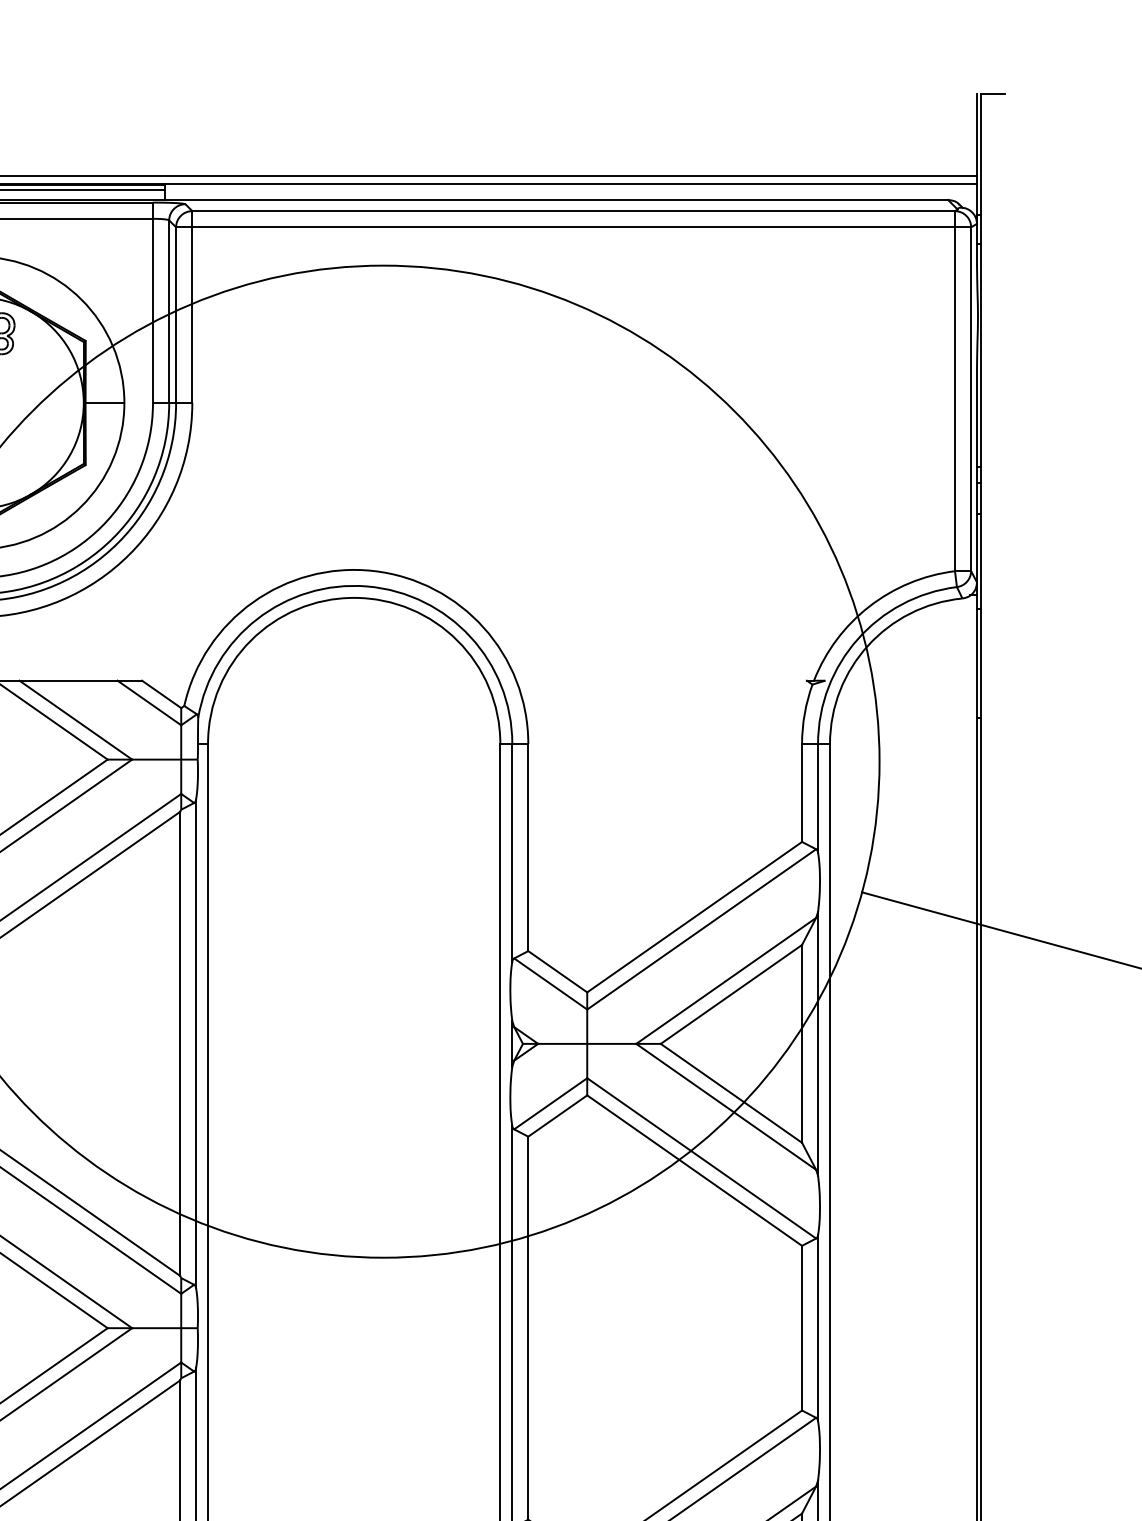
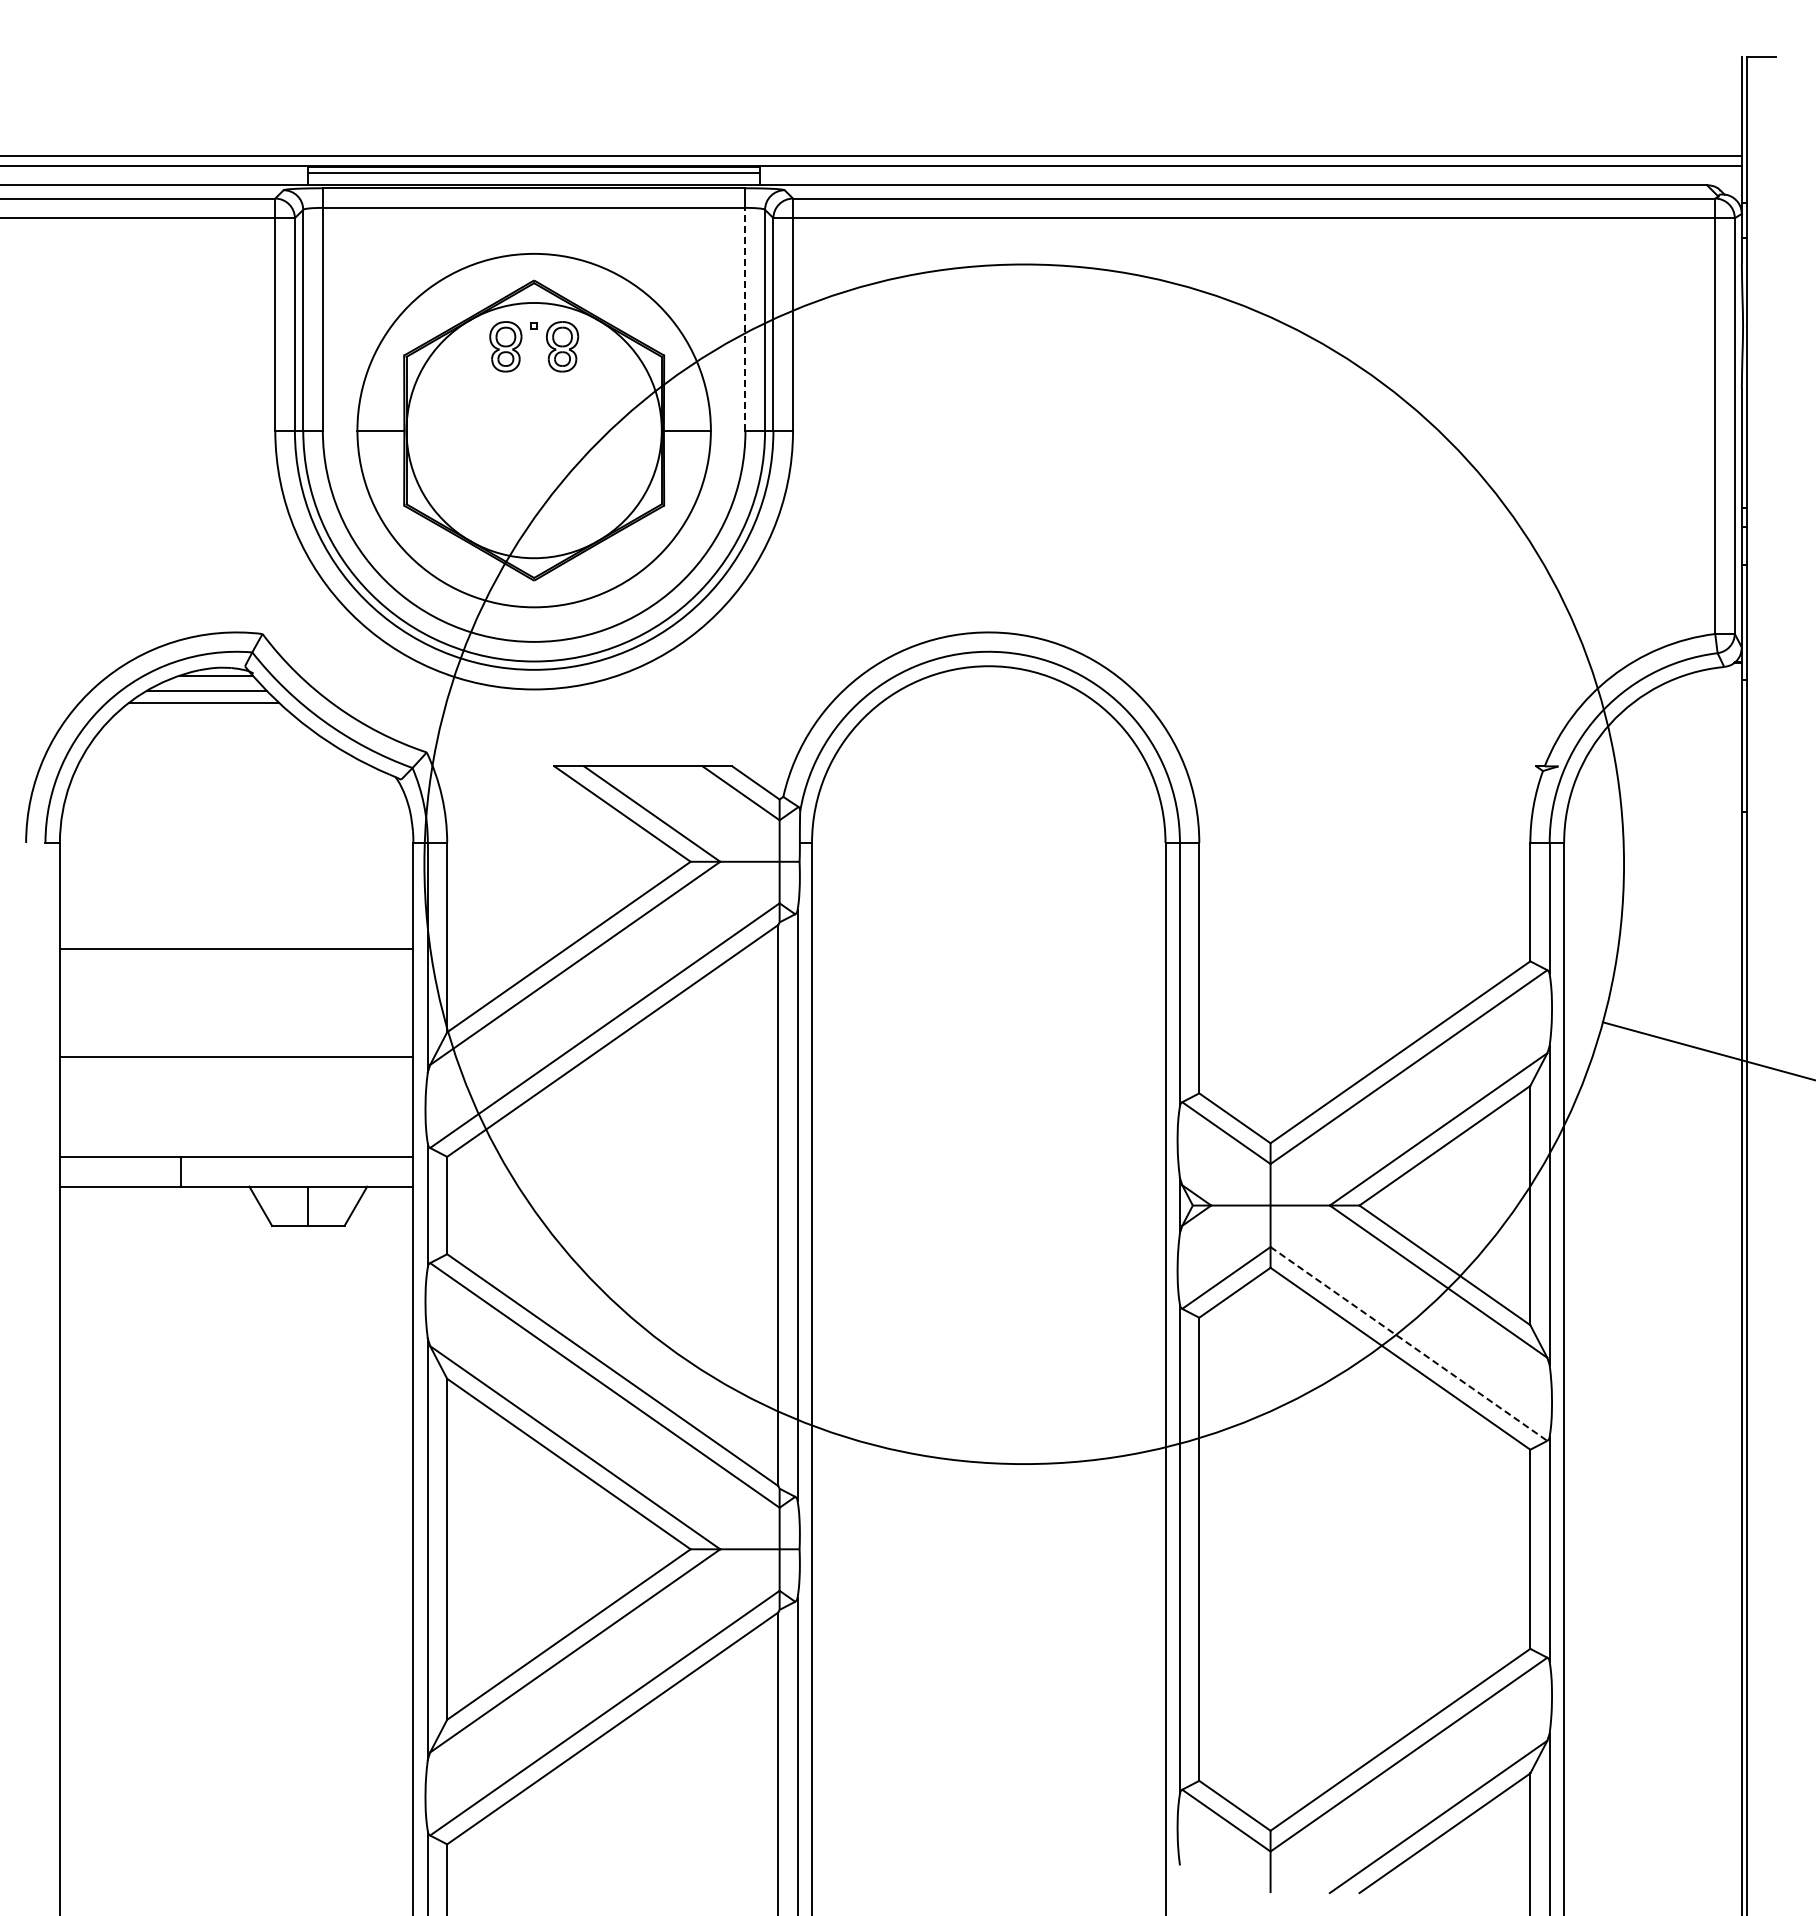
line: (153, 310) -> (745, 318), solid -> dashed
line: (701, 1157) -> (1408, 1343), solid -> dashed

